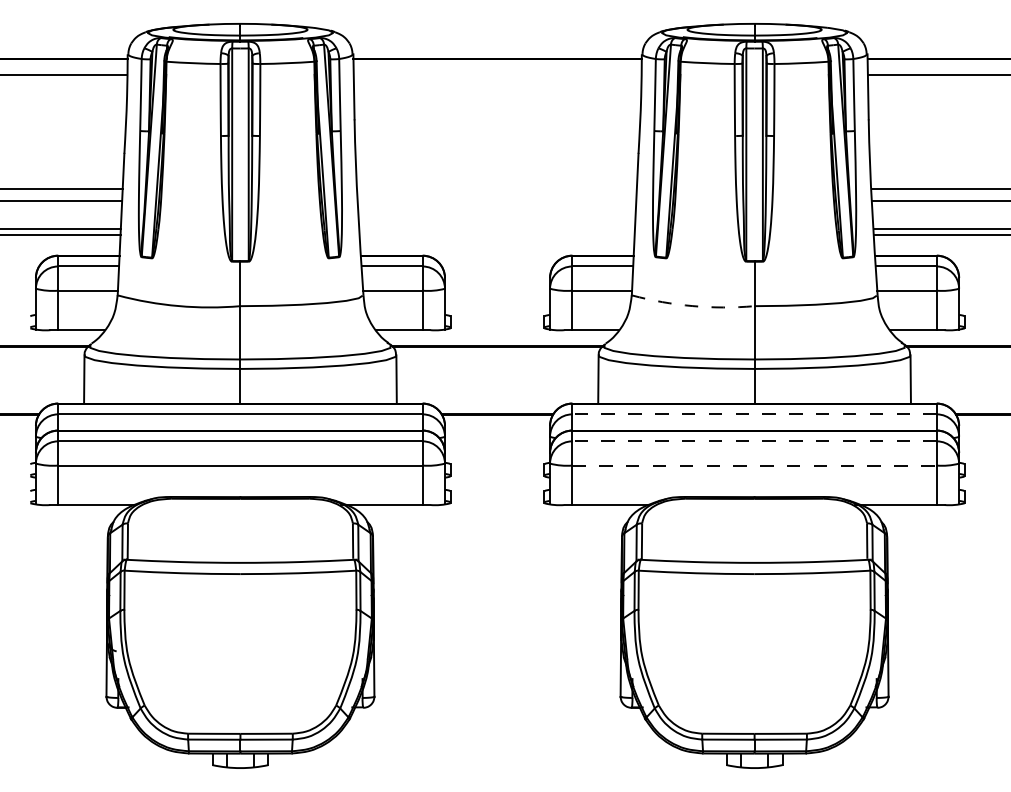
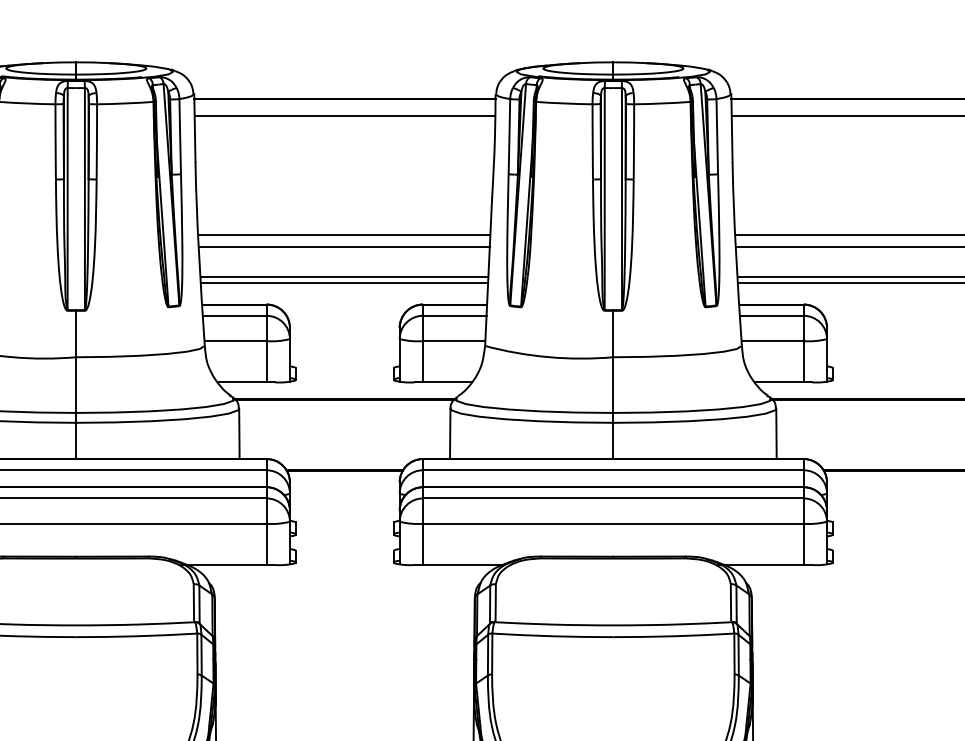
line: (497, 74) -> (344, 115), added
line: (497, 188) -> (344, 234), added
line: (497, 201) -> (344, 247), added
line: (497, 229) -> (344, 277), added
line: (497, 235) -> (344, 283), added
arc: (692, 306) -> (548, 357), dashed -> solid
line: (754, 414) -> (613, 470), dashed -> solid
line: (754, 441) -> (613, 498), dashed -> solid
line: (755, 465) -> (614, 523), dashed -> solid

